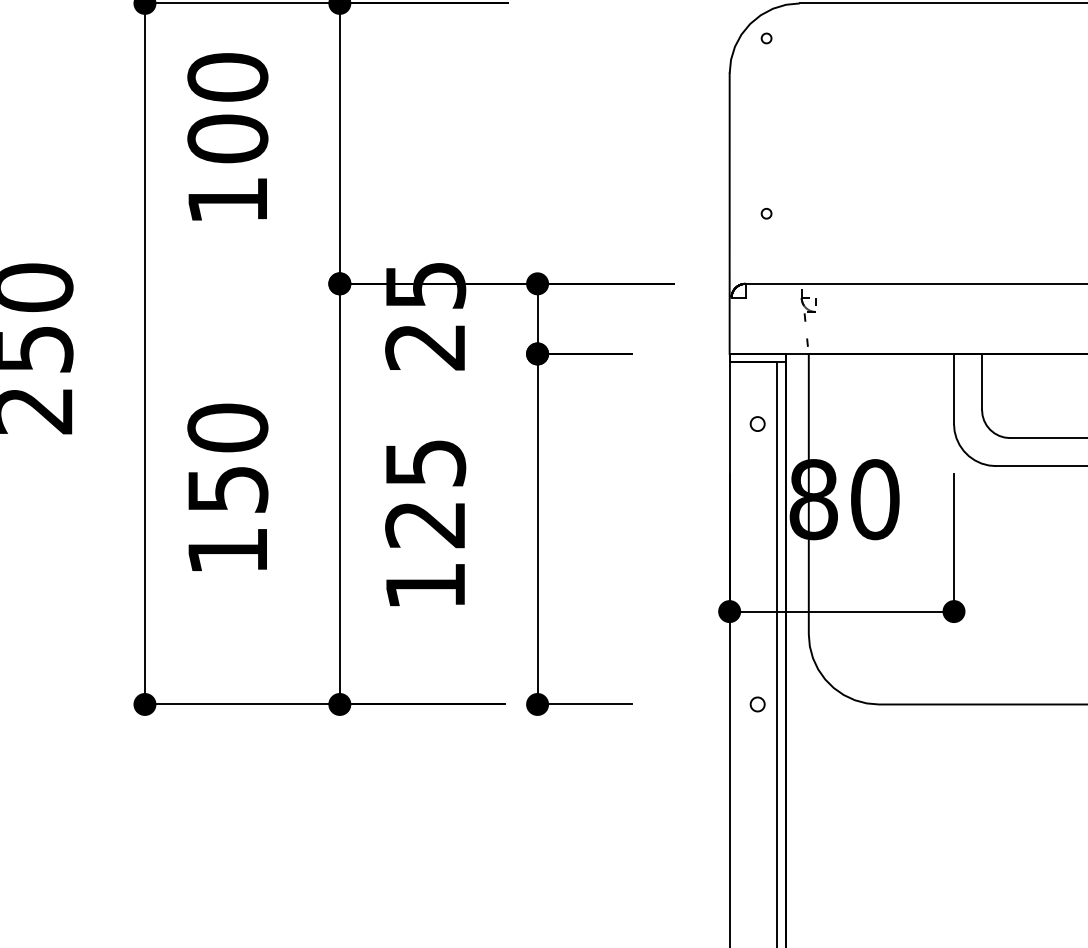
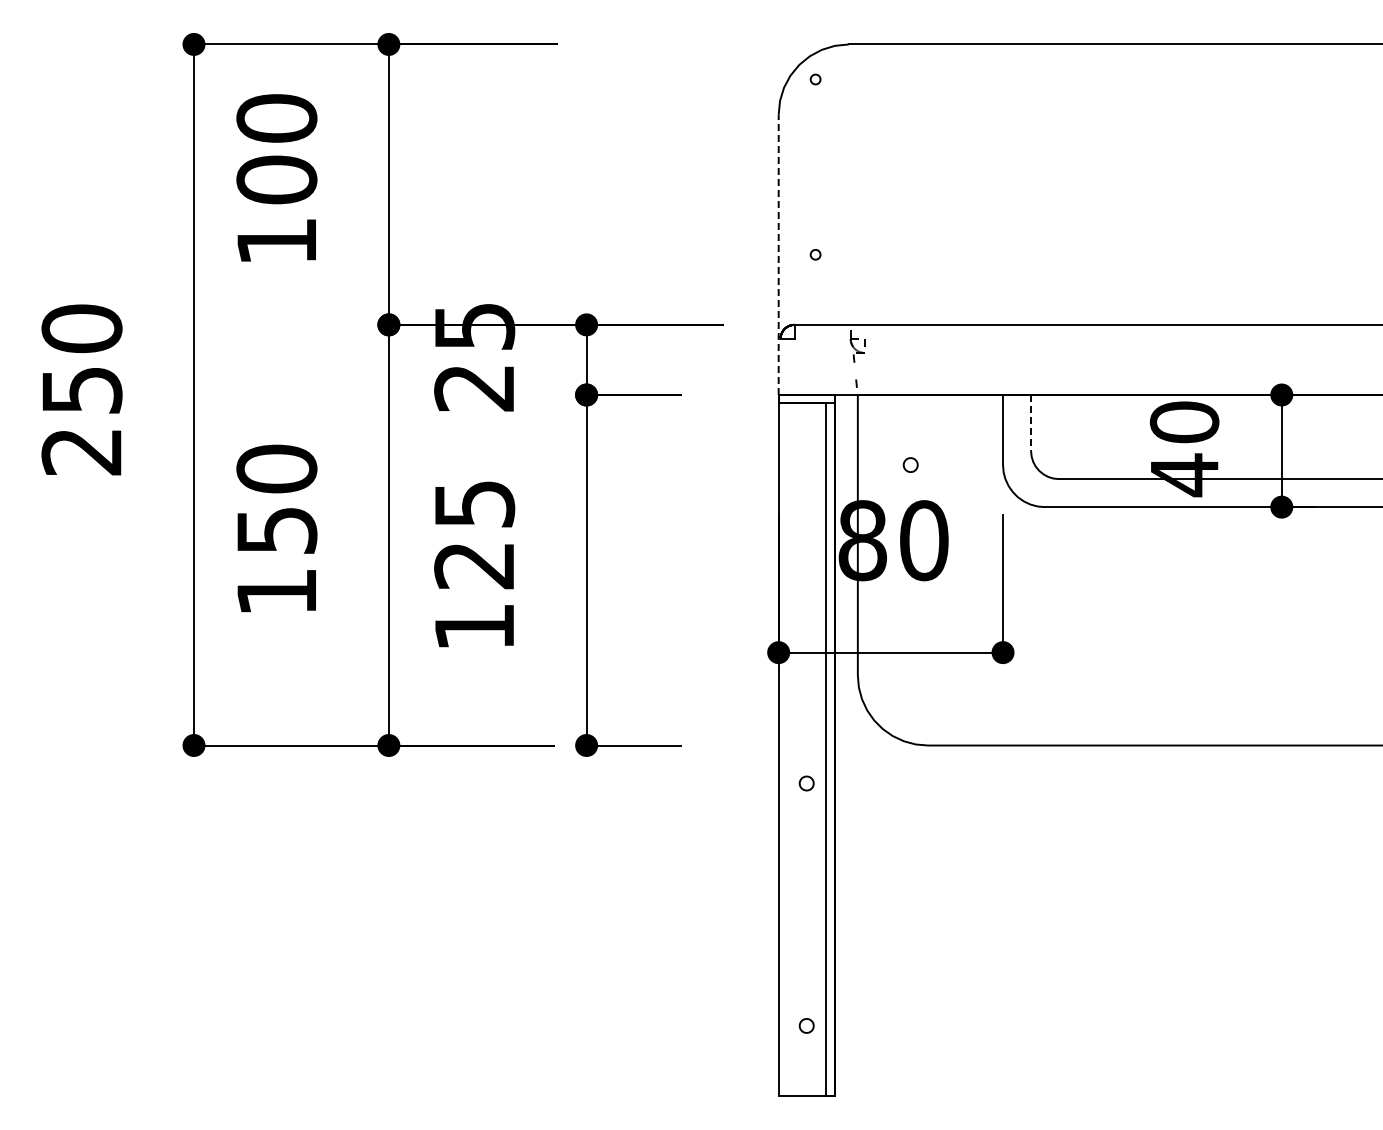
line: (729, 213) -> (778, 254), solid -> dashed
line: (982, 382) -> (1031, 423), solid -> dashed
part: (757, 423) -> (910, 464), moved
part: (757, 704) -> (806, 783), moved

